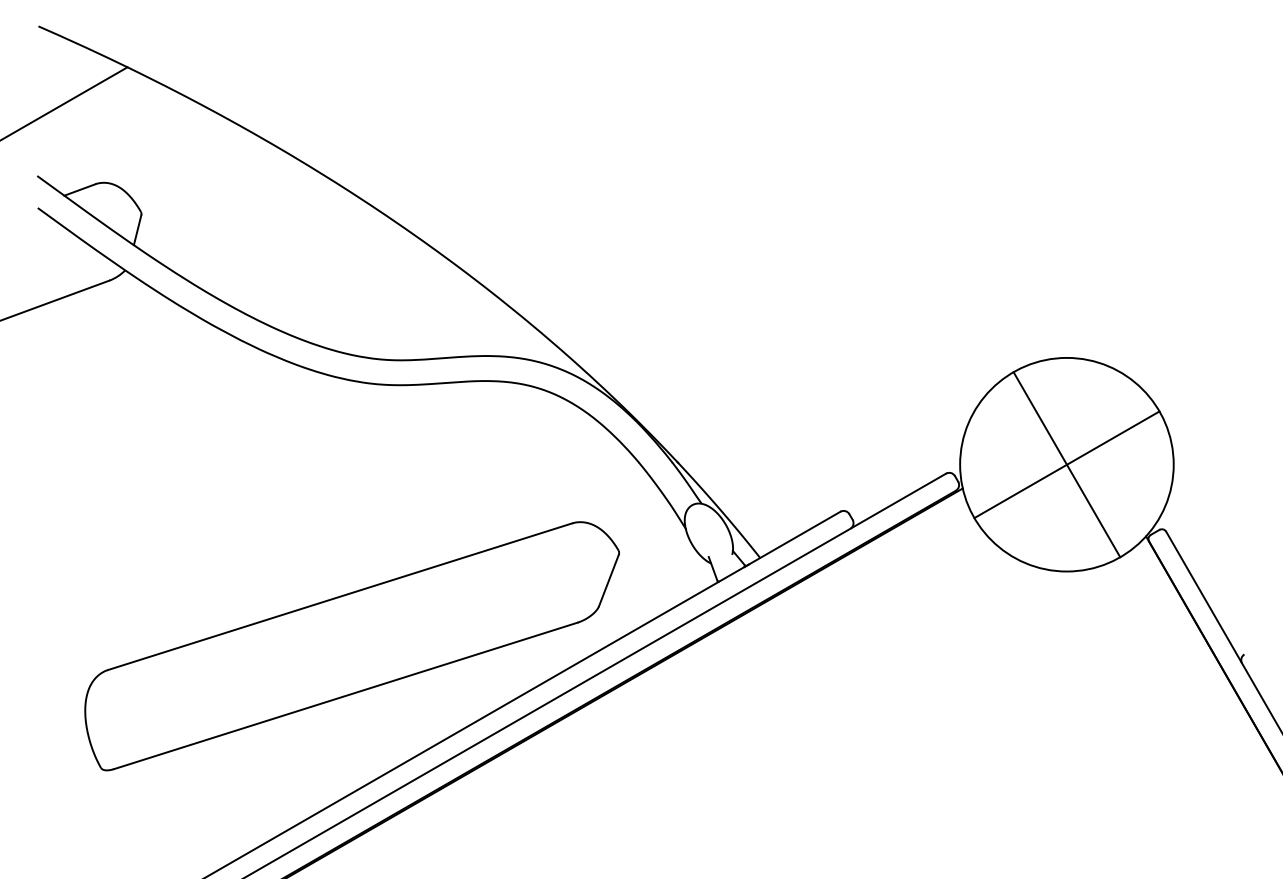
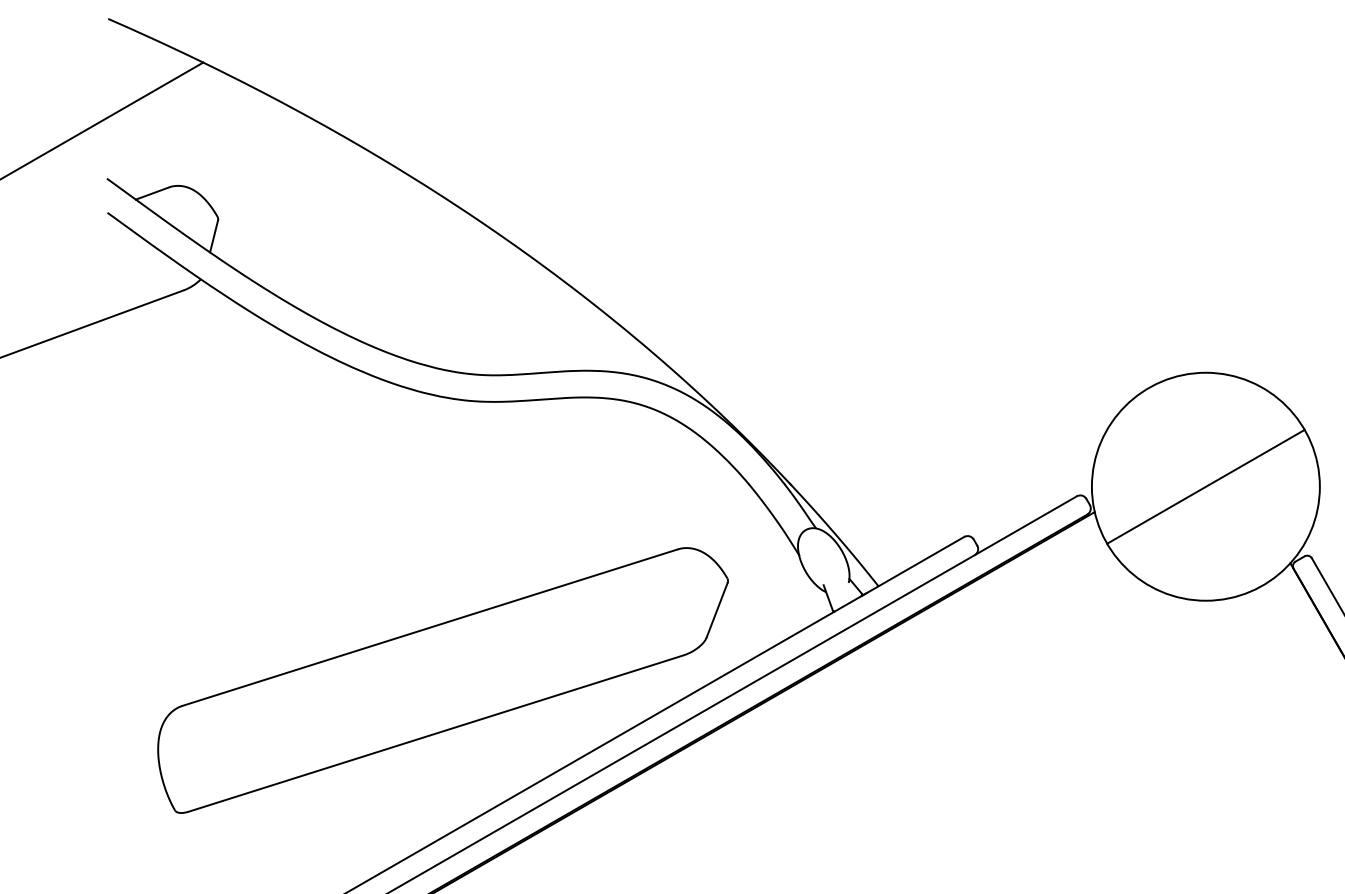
line: (1066, 464) -> (1205, 486), removed

